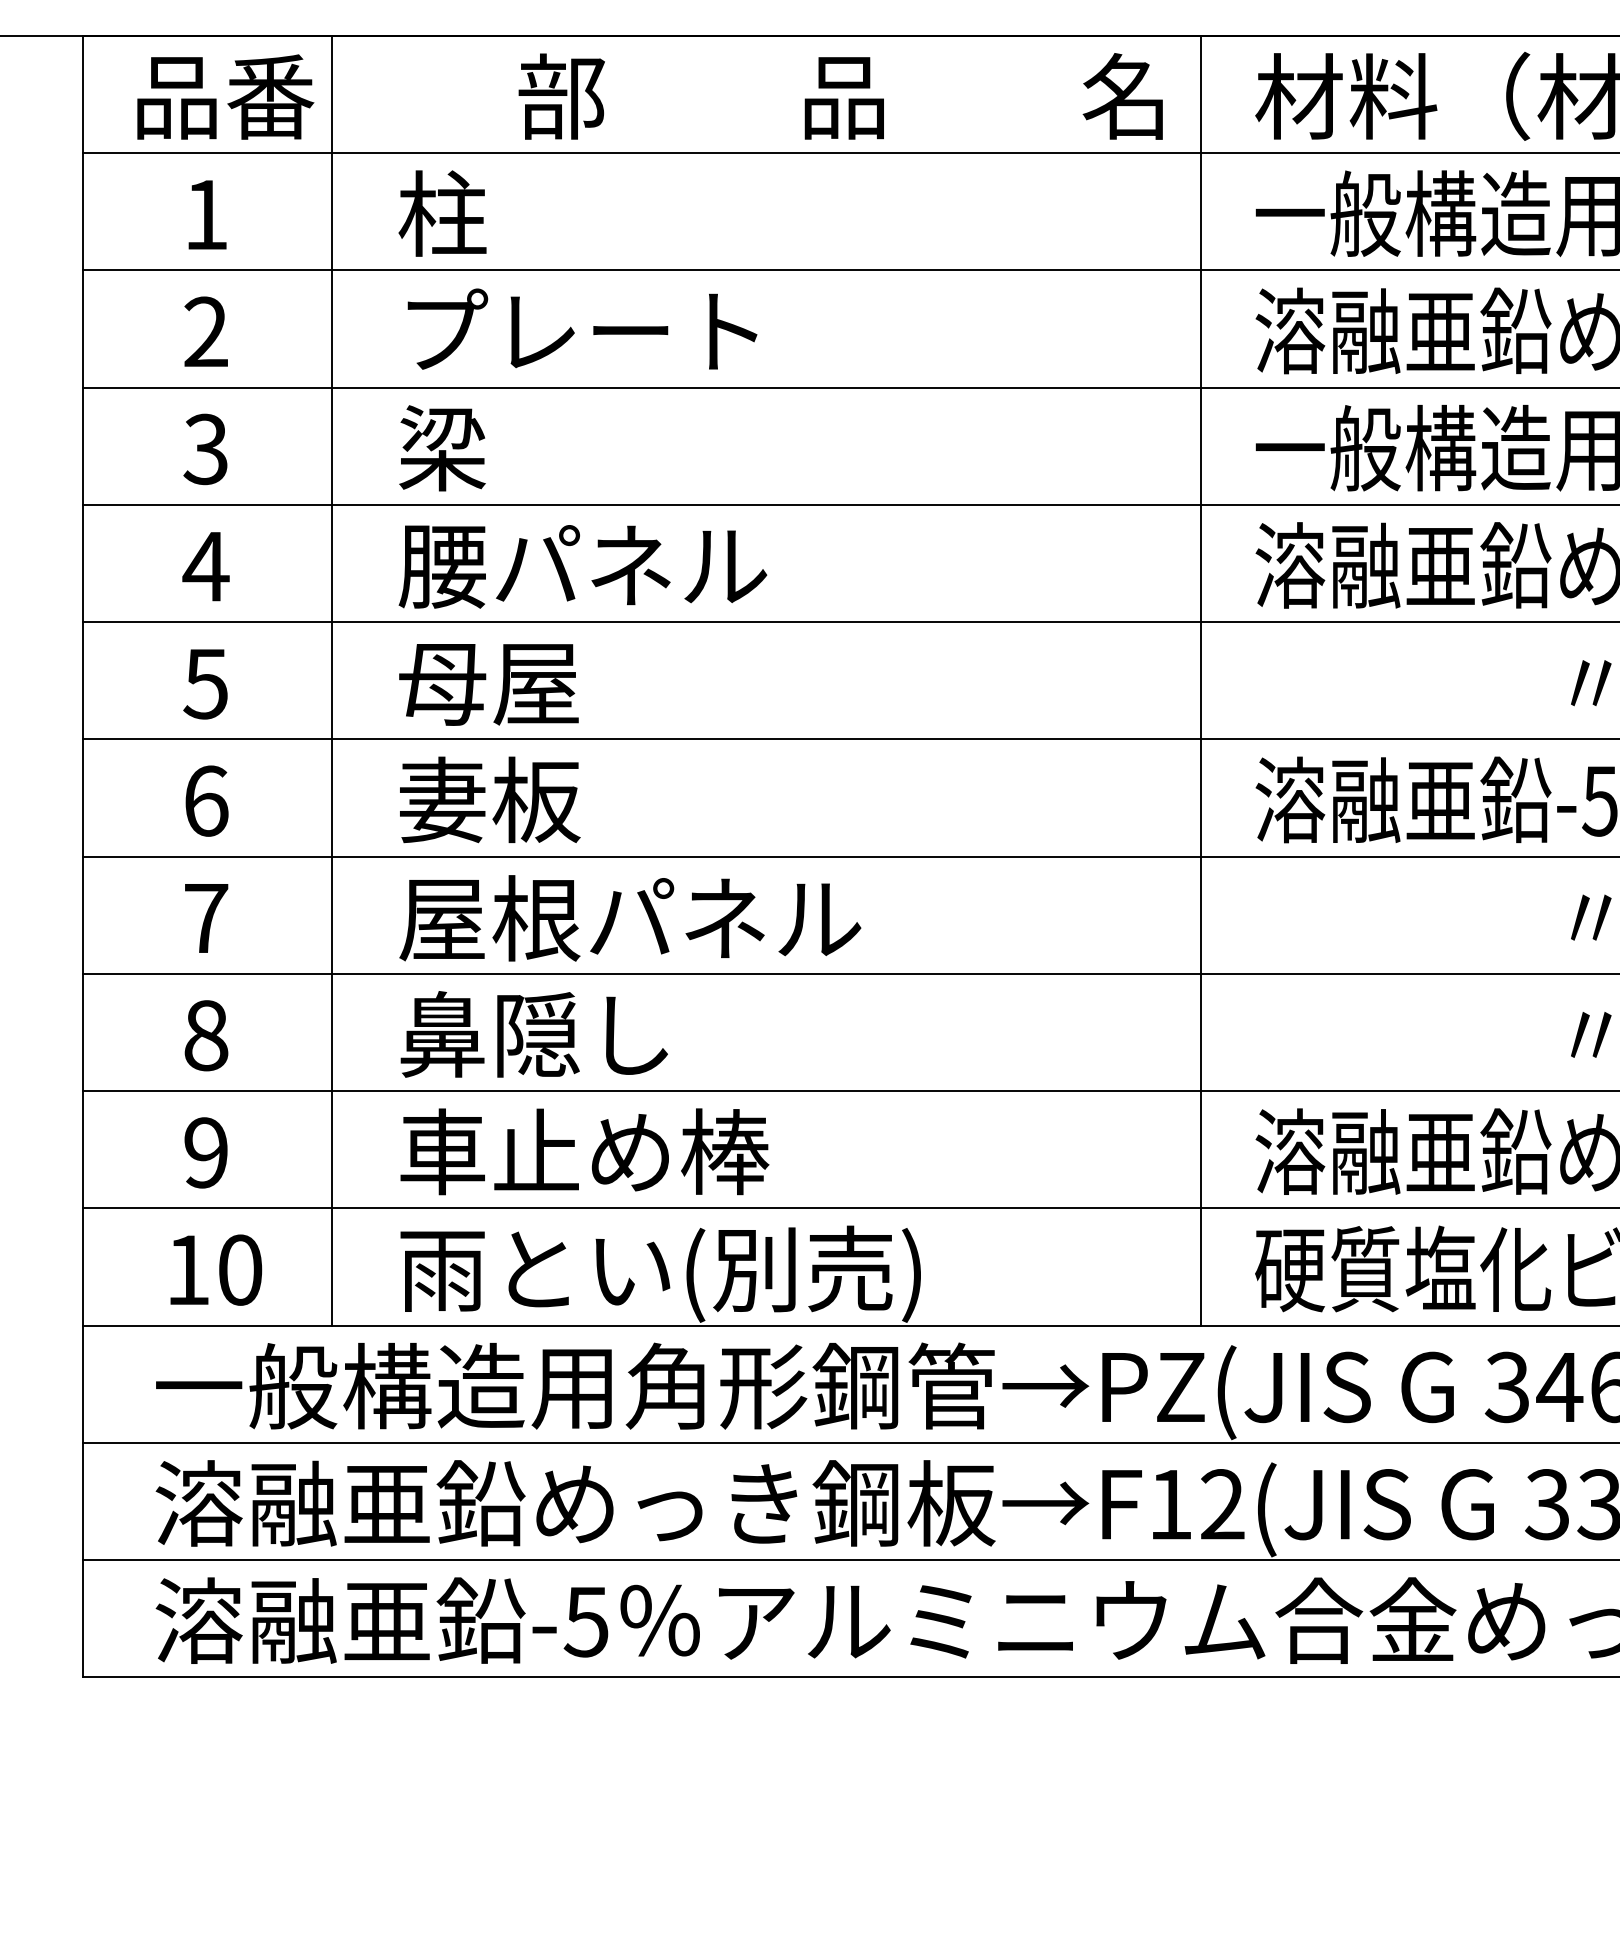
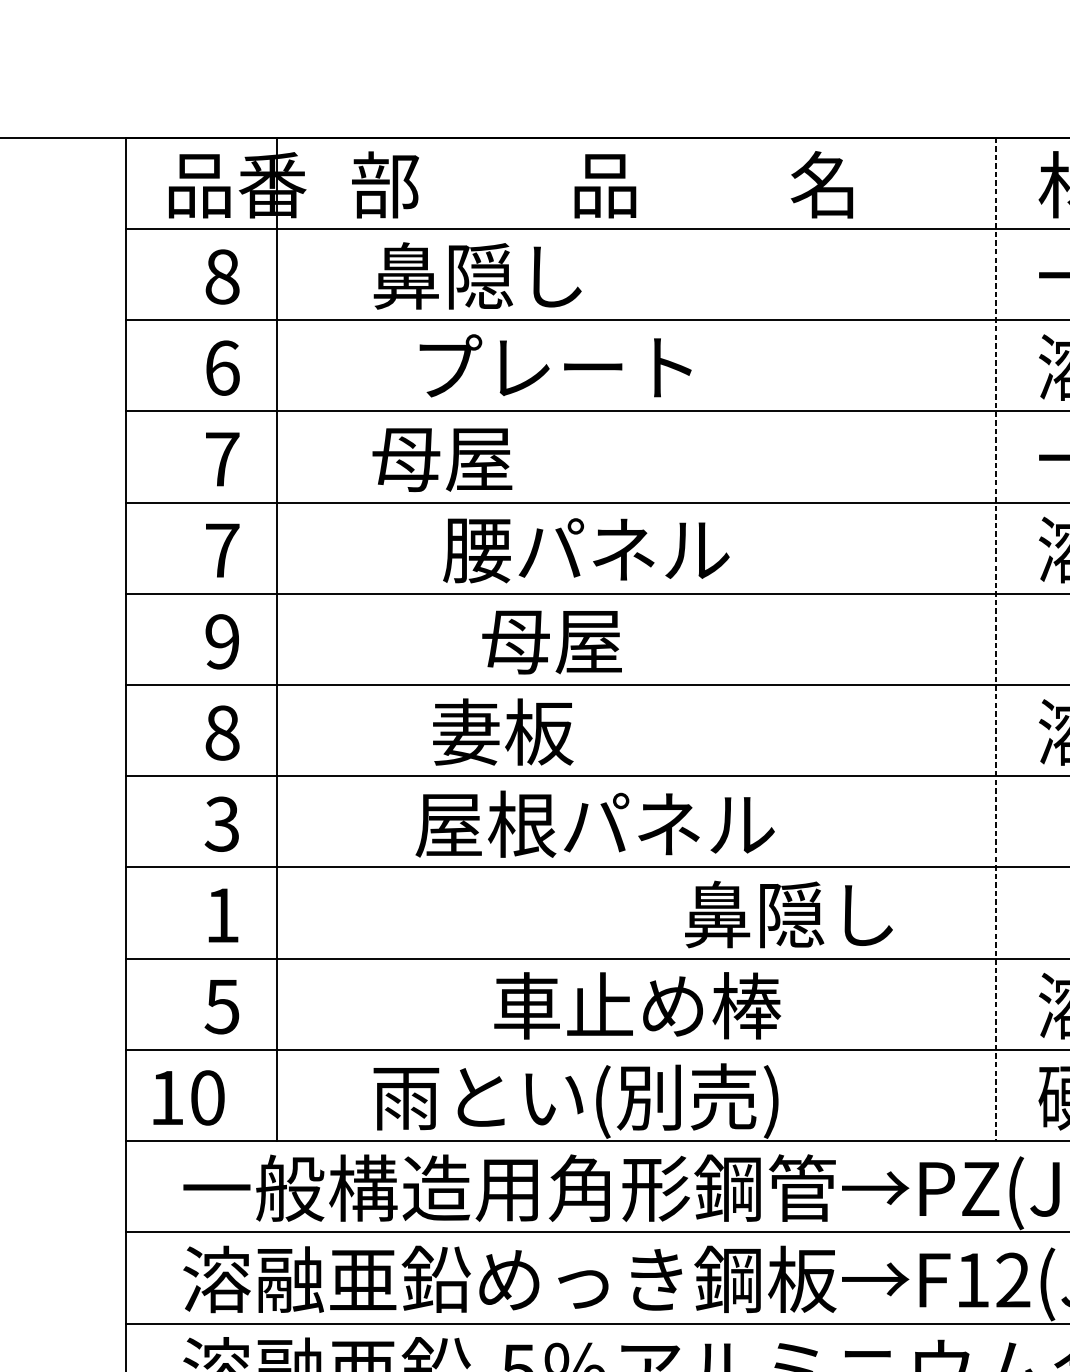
text: (840, 96) -> (602, 184), moved
text: (532, 213) -> (476, 275), 柱 -> 鼻隠し
text: (206, 214) -> (222, 276), 1 -> 8
text: (582, 328) -> (555, 365), moved
text: (206, 331) -> (222, 367), 2 -> 6
text: (488, 448) -> (442, 458), 梁 -> 母屋
text: (205, 449) -> (221, 459), 3 -> 7
text: (205, 566) -> (221, 550), 4 -> 7
text: (582, 566) -> (585, 550), moved
line: (331, 680) -> (277, 639), moved
line: (1201, 680) -> (996, 639), solid -> dashed
text: (205, 683) -> (221, 641), 5 -> 9
text: (488, 684) -> (551, 642), moved
text: (490, 799) -> (503, 731), moved
text: (206, 800) -> (222, 732), 6 -> 8
text: (205, 918) -> (221, 824), 7 -> 3
text: (630, 918) -> (595, 824), moved
text: (533, 1034) -> (788, 914), moved
text: (206, 1035) -> (222, 915), 8 -> 1
text: (584, 1151) -> (637, 1005), moved
text: (205, 1152) -> (221, 1006), 9 -> 5
text: (216, 1269) -> (189, 1097), moved

